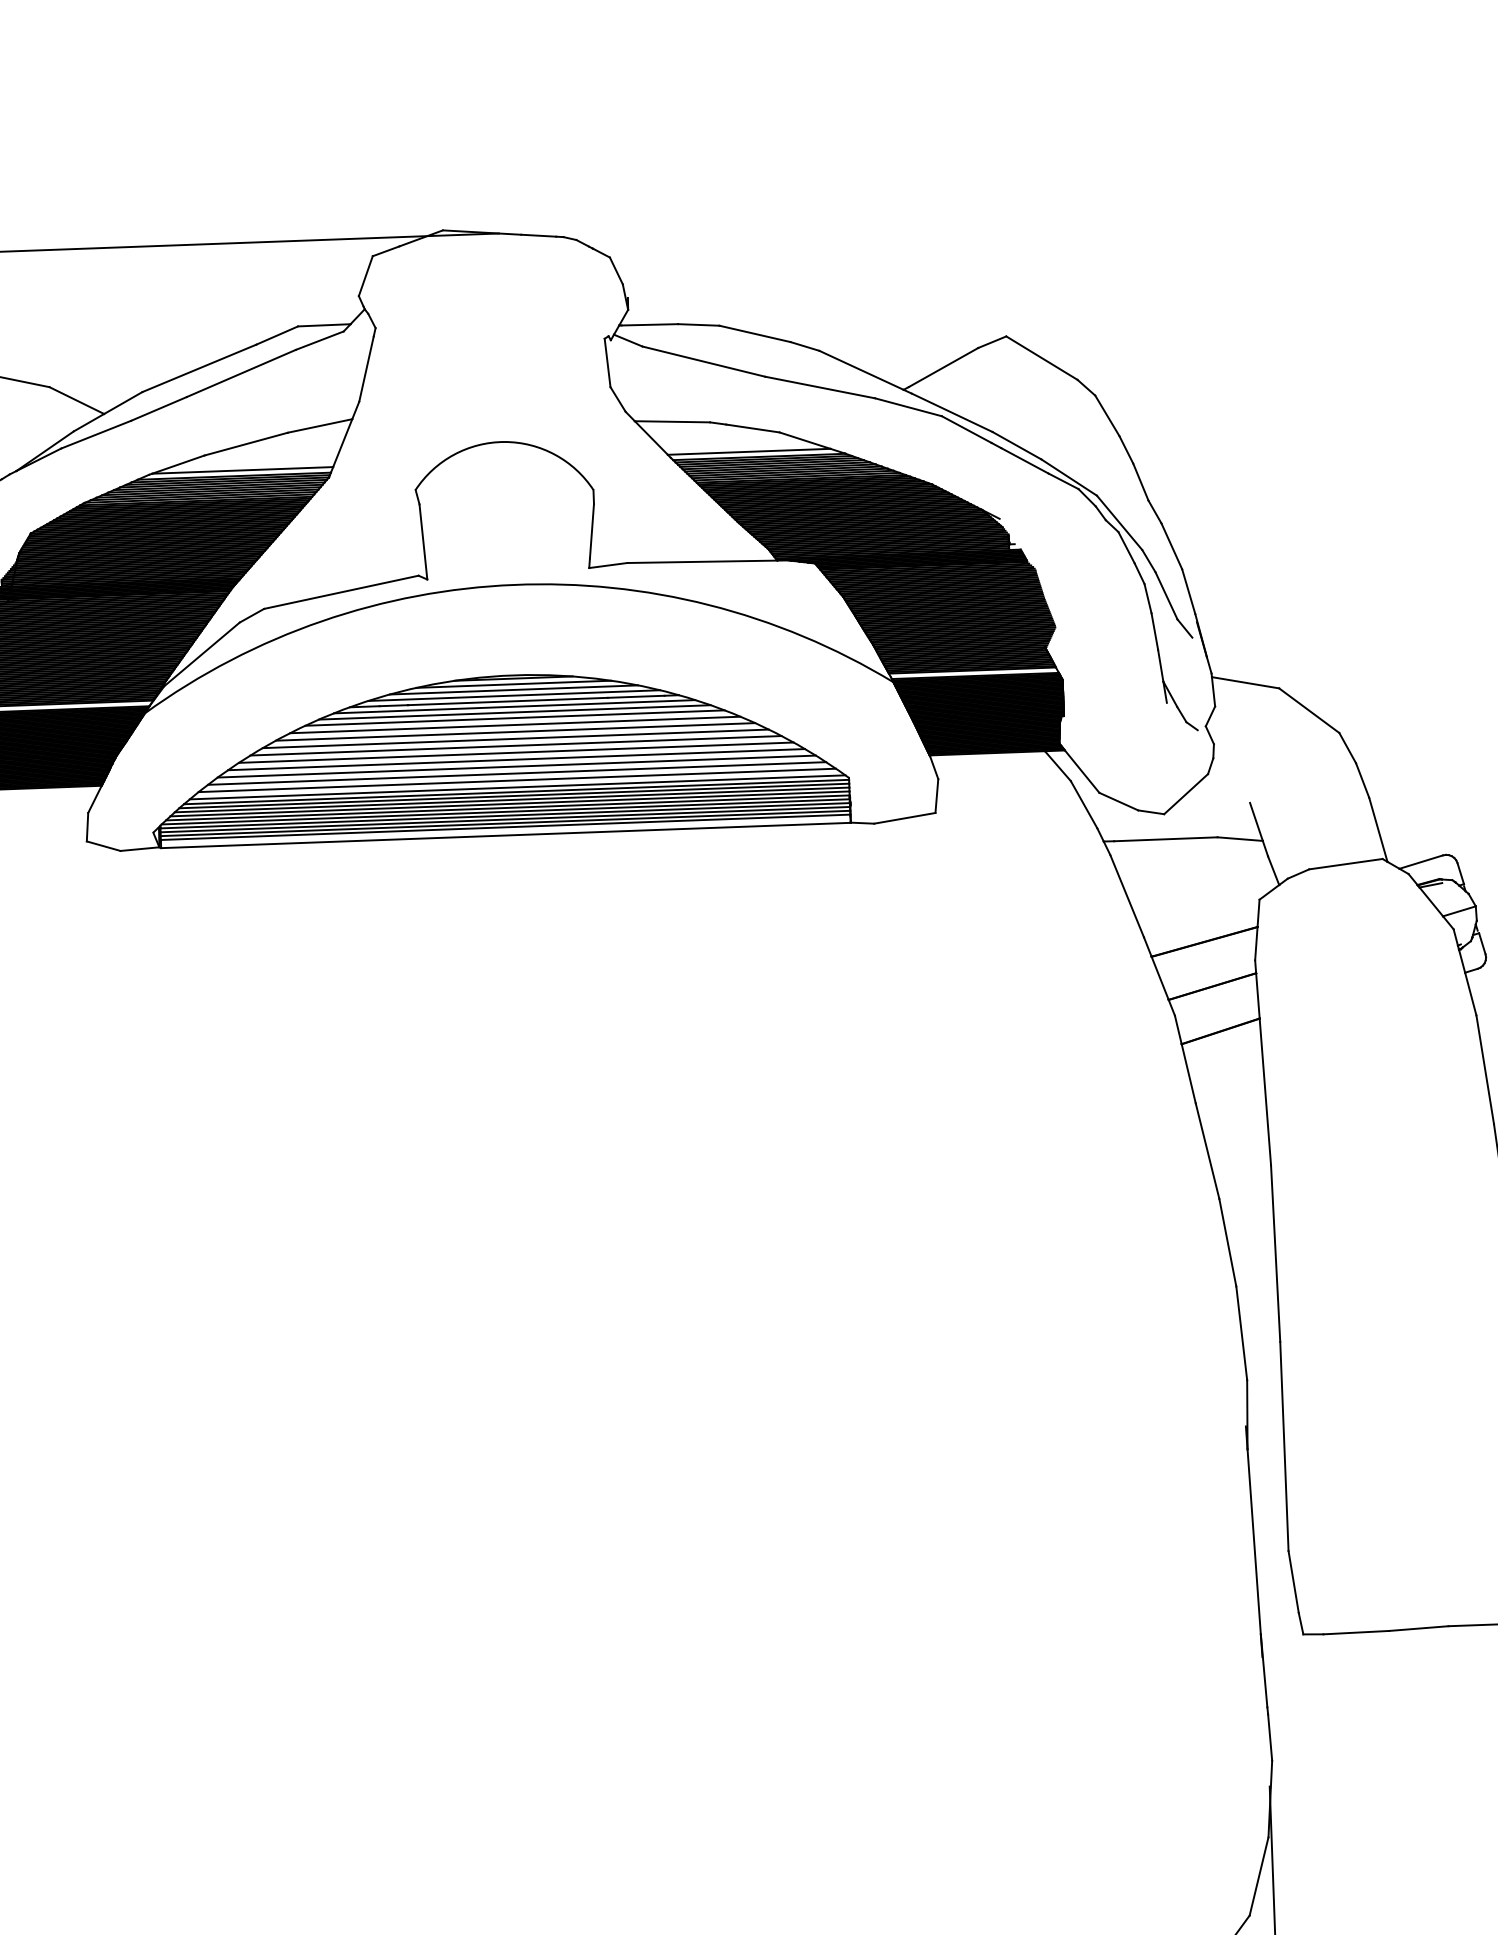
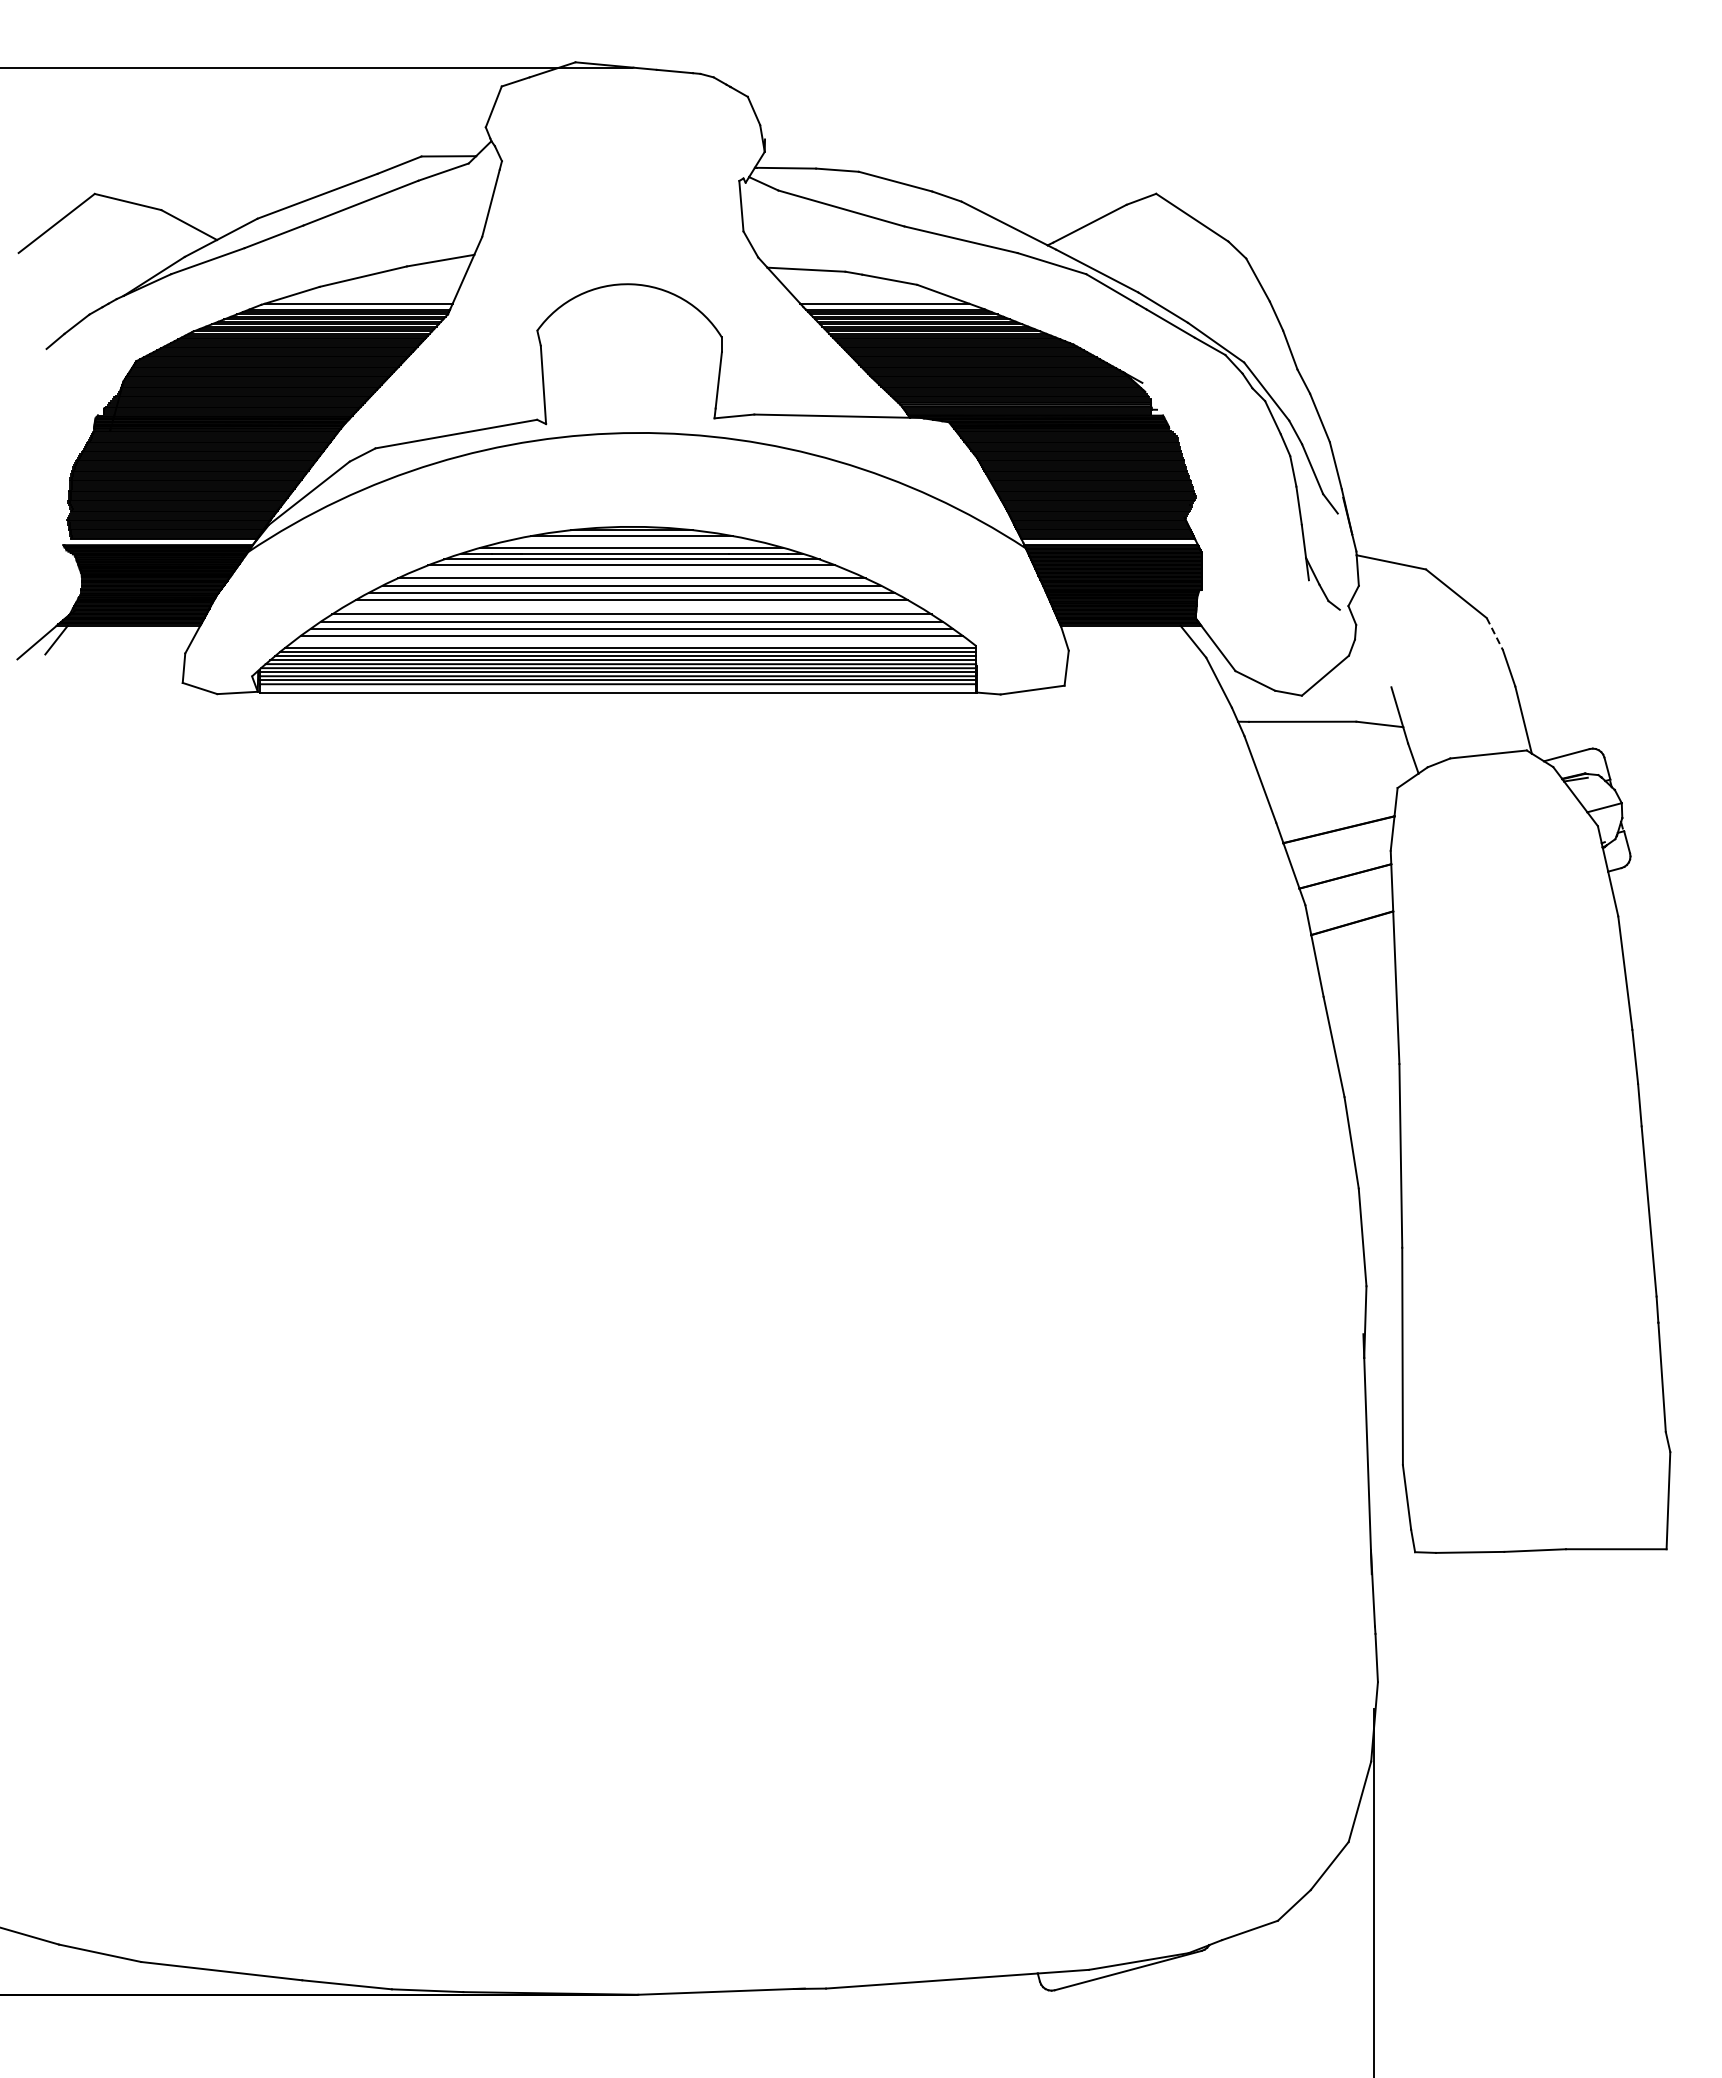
line: (513, 689) -> (631, 541), removed
line: (514, 718) -> (631, 571), removed
line: (1347, 748) -> (1494, 634), solid -> dashed
line: (515, 753) -> (631, 607), removed
line: (517, 787) -> (631, 643), removed

